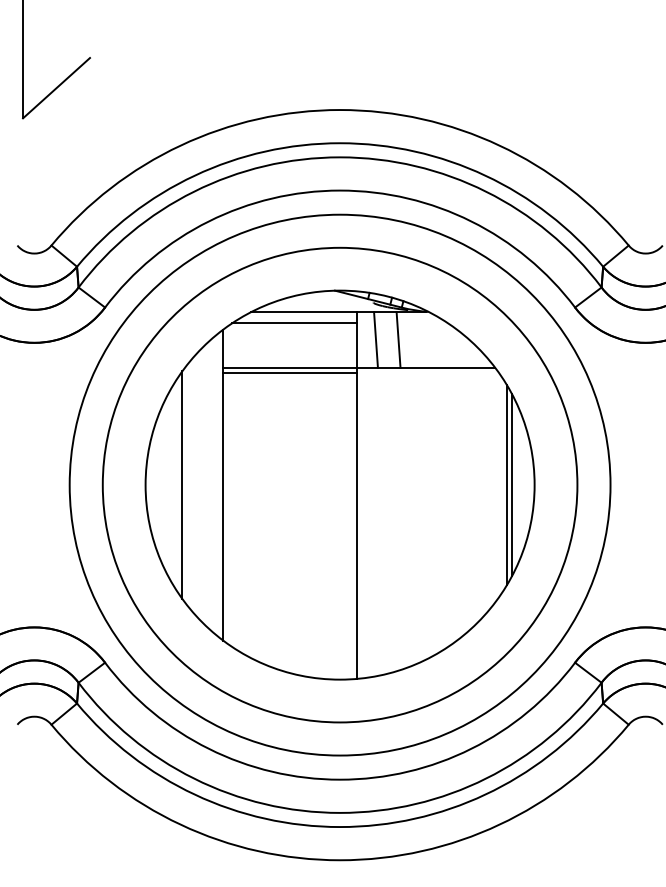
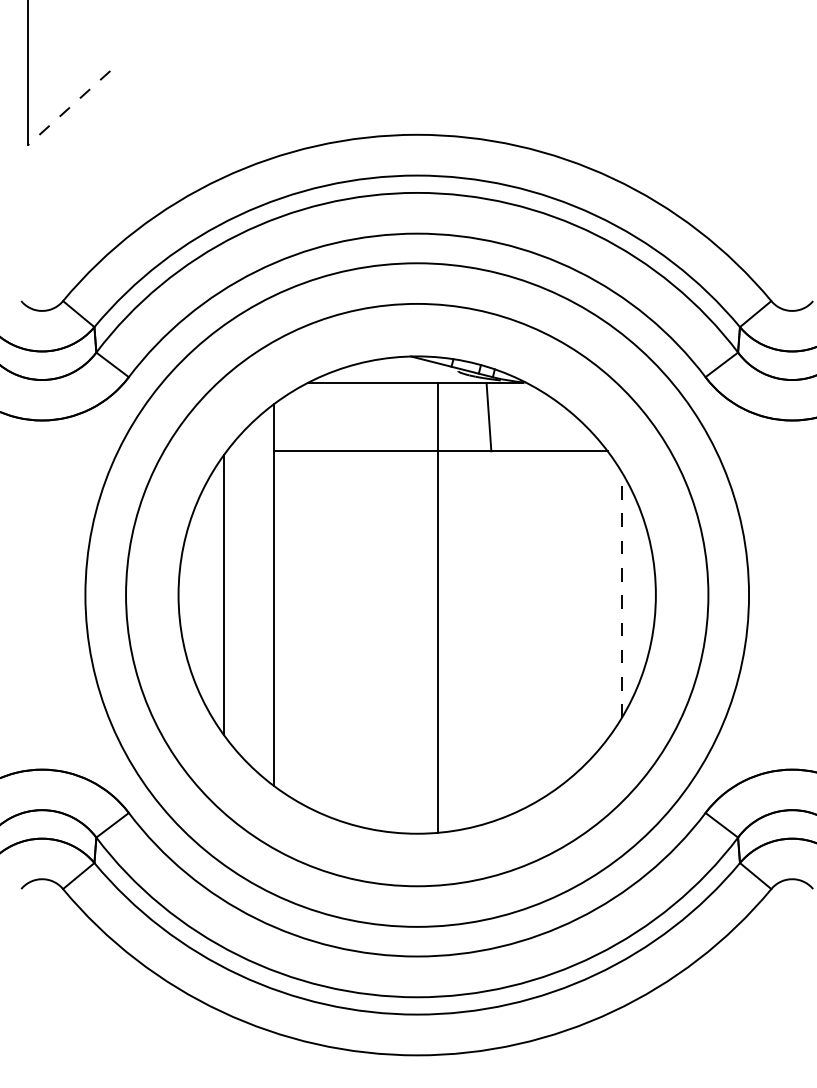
line: (55, 88) -> (68, 108), solid -> dashed
line: (293, 323) -> (360, 396), removed
line: (375, 340) -> (460, 417), removed
line: (289, 373) -> (355, 458), removed
line: (512, 484) -> (628, 594), removed
line: (506, 485) -> (621, 595), solid -> dashed

